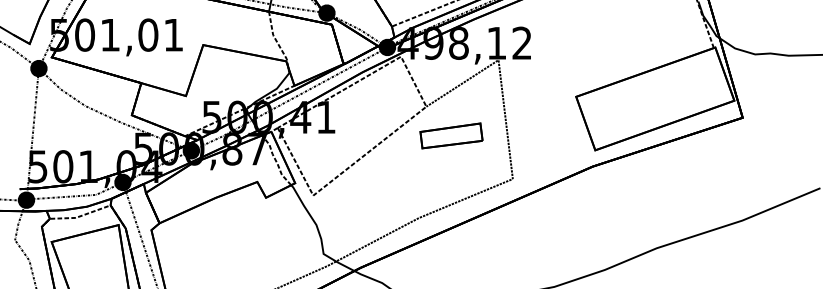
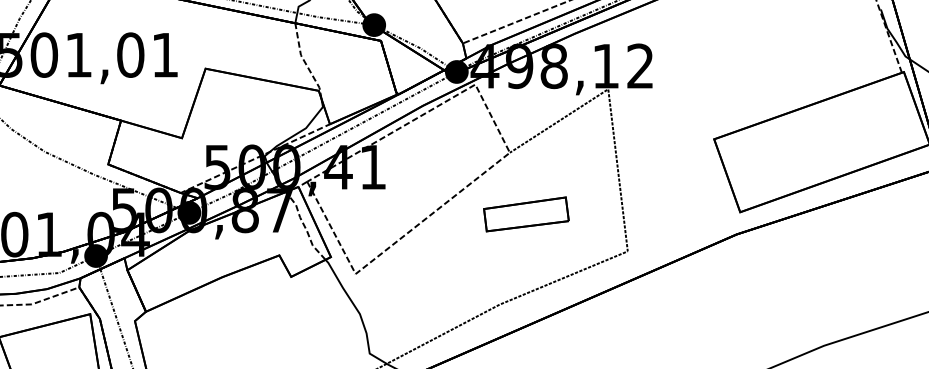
part: (451, 135) -> (526, 213), moved

